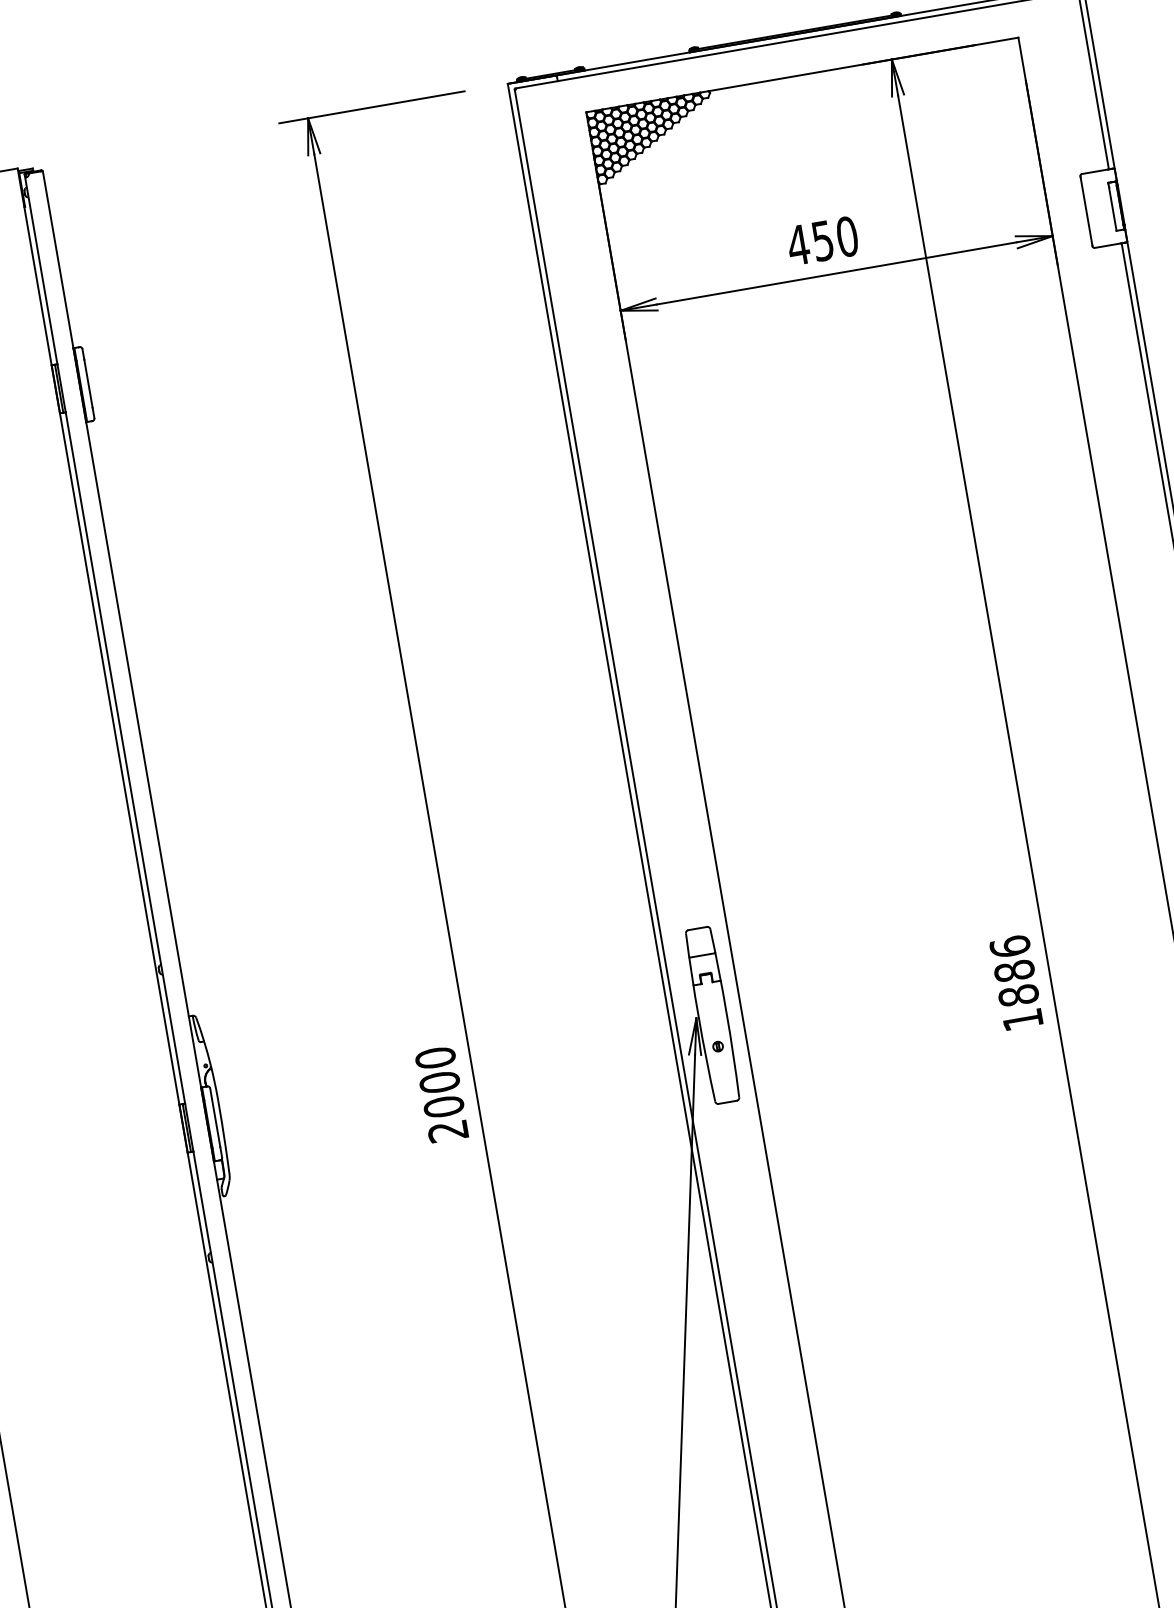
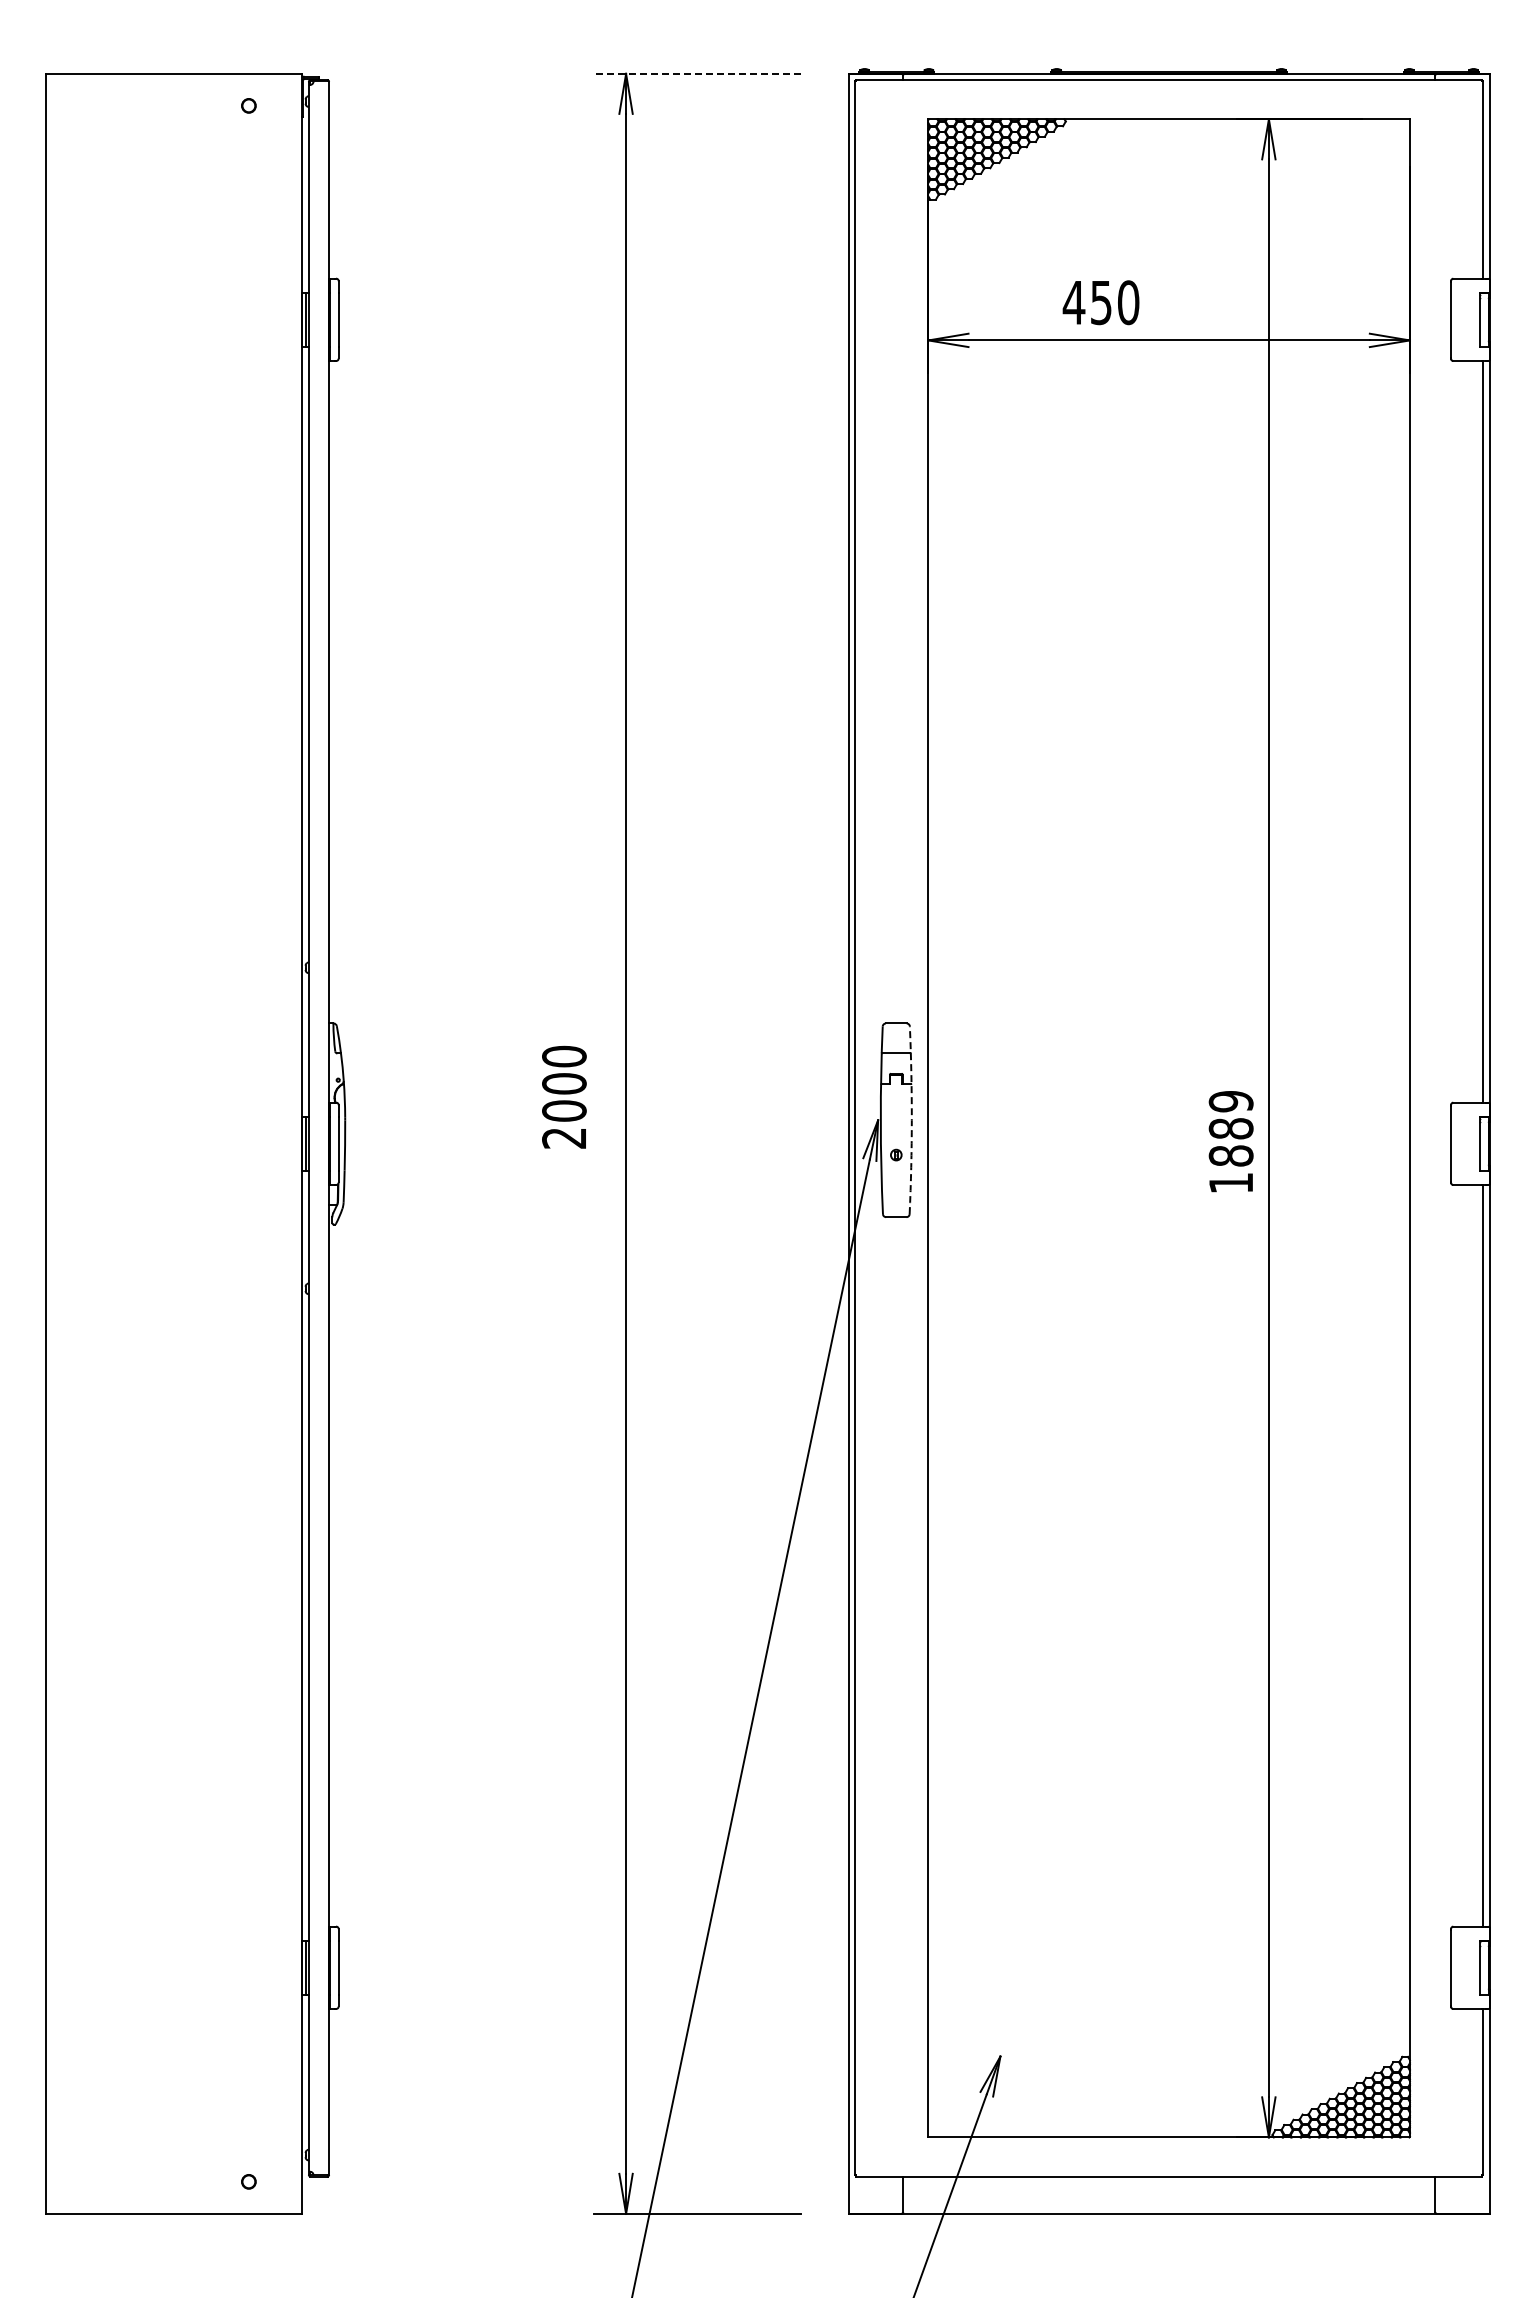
line: (371, 107) -> (696, 73), solid -> dashed
text: (822, 240) -> (1100, 302), moved
text: (1009, 946) -> (1230, 1101), 1886 -> 1889
arc: (726, 1013) -> (911, 1120), solid -> dashed
text: (441, 1093) -> (564, 1096), moved

